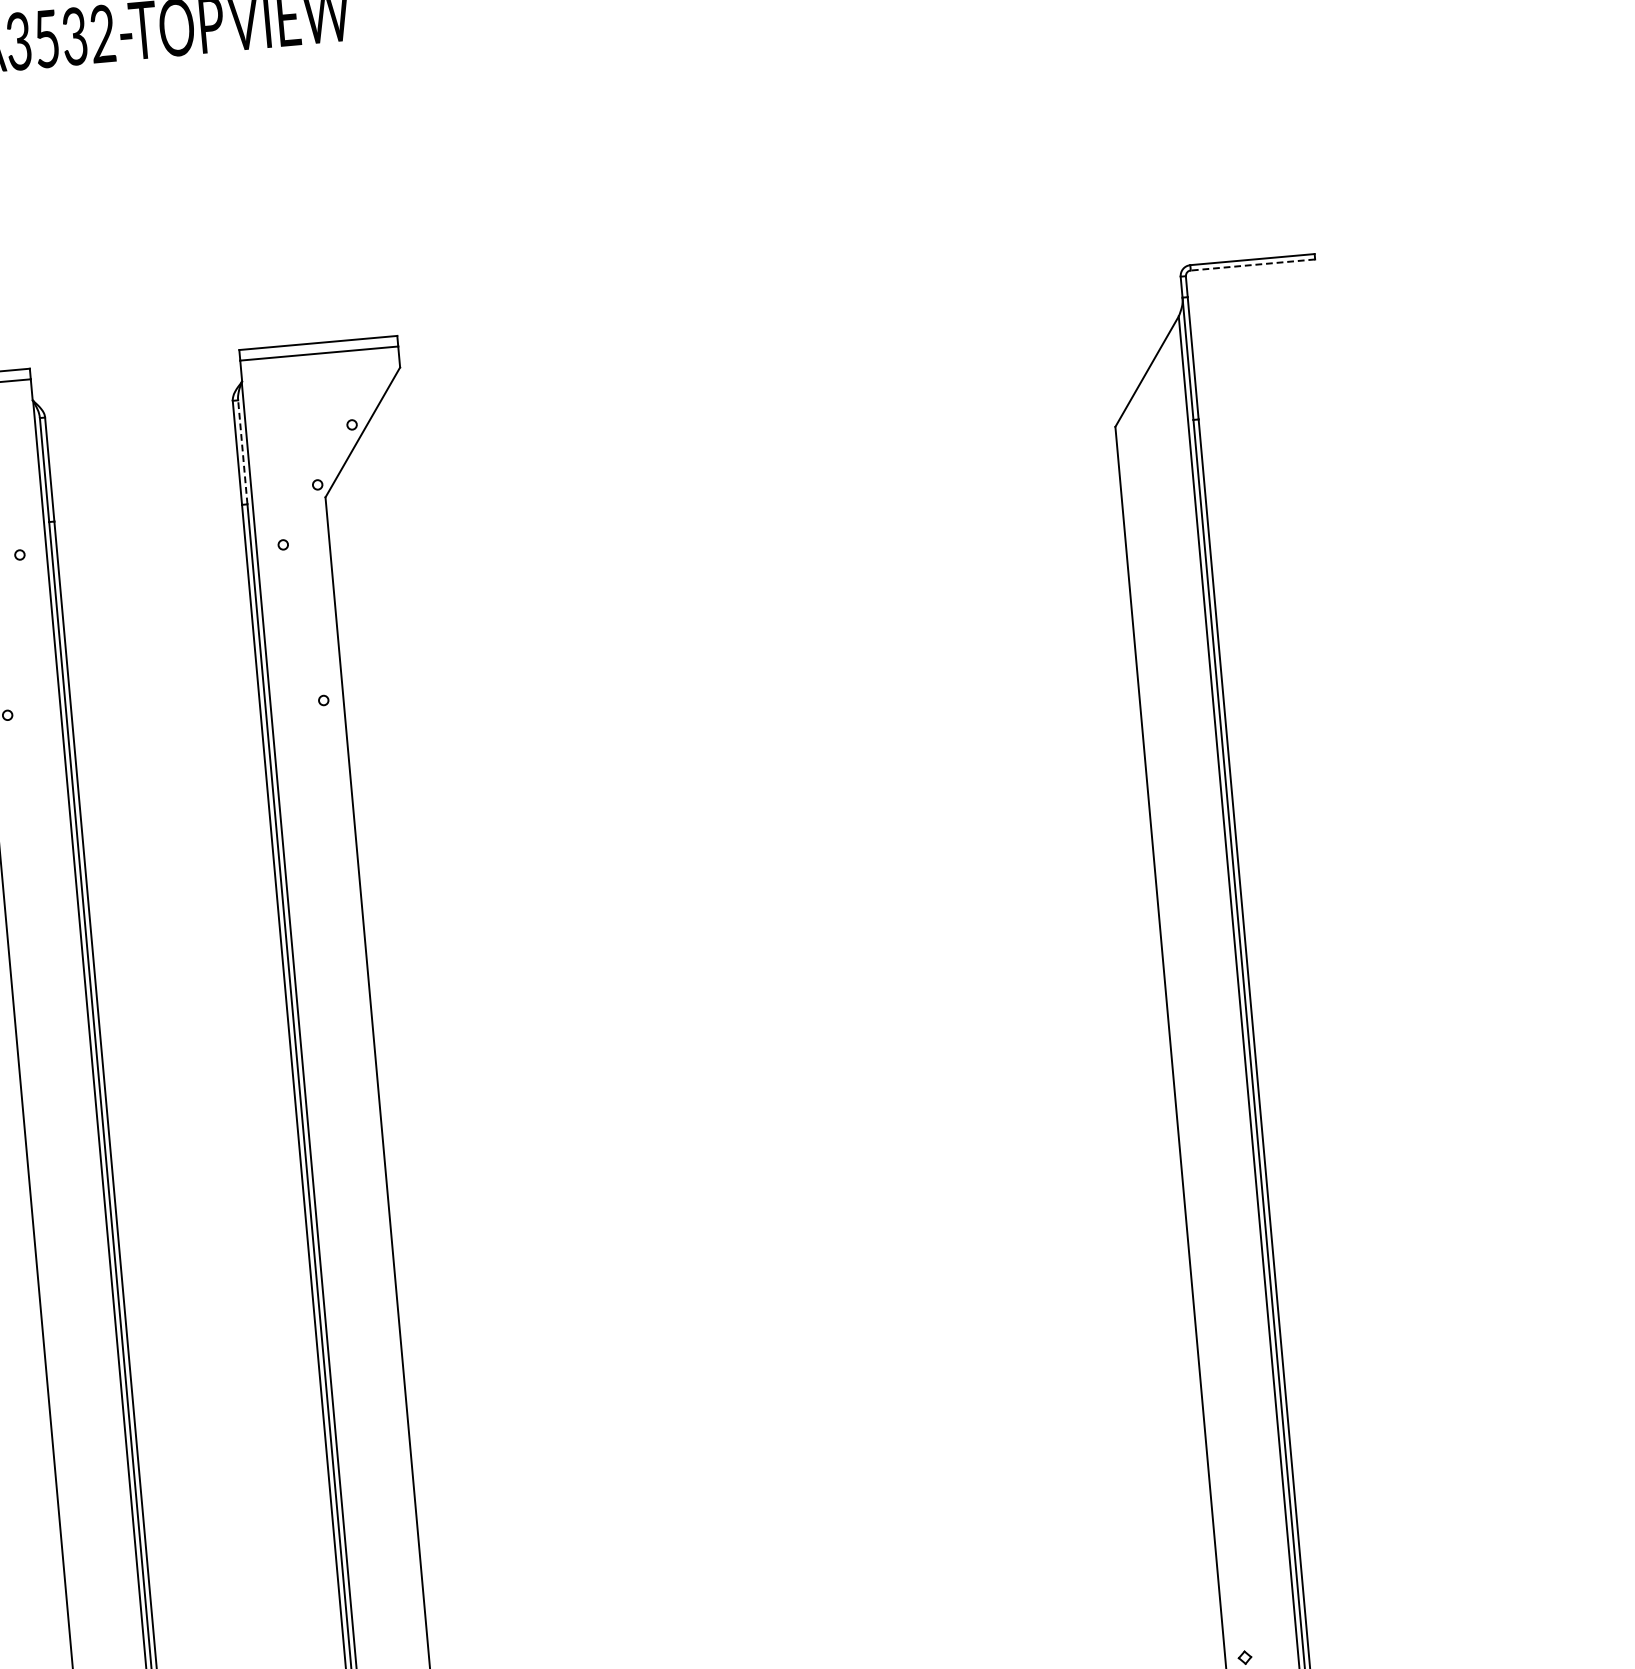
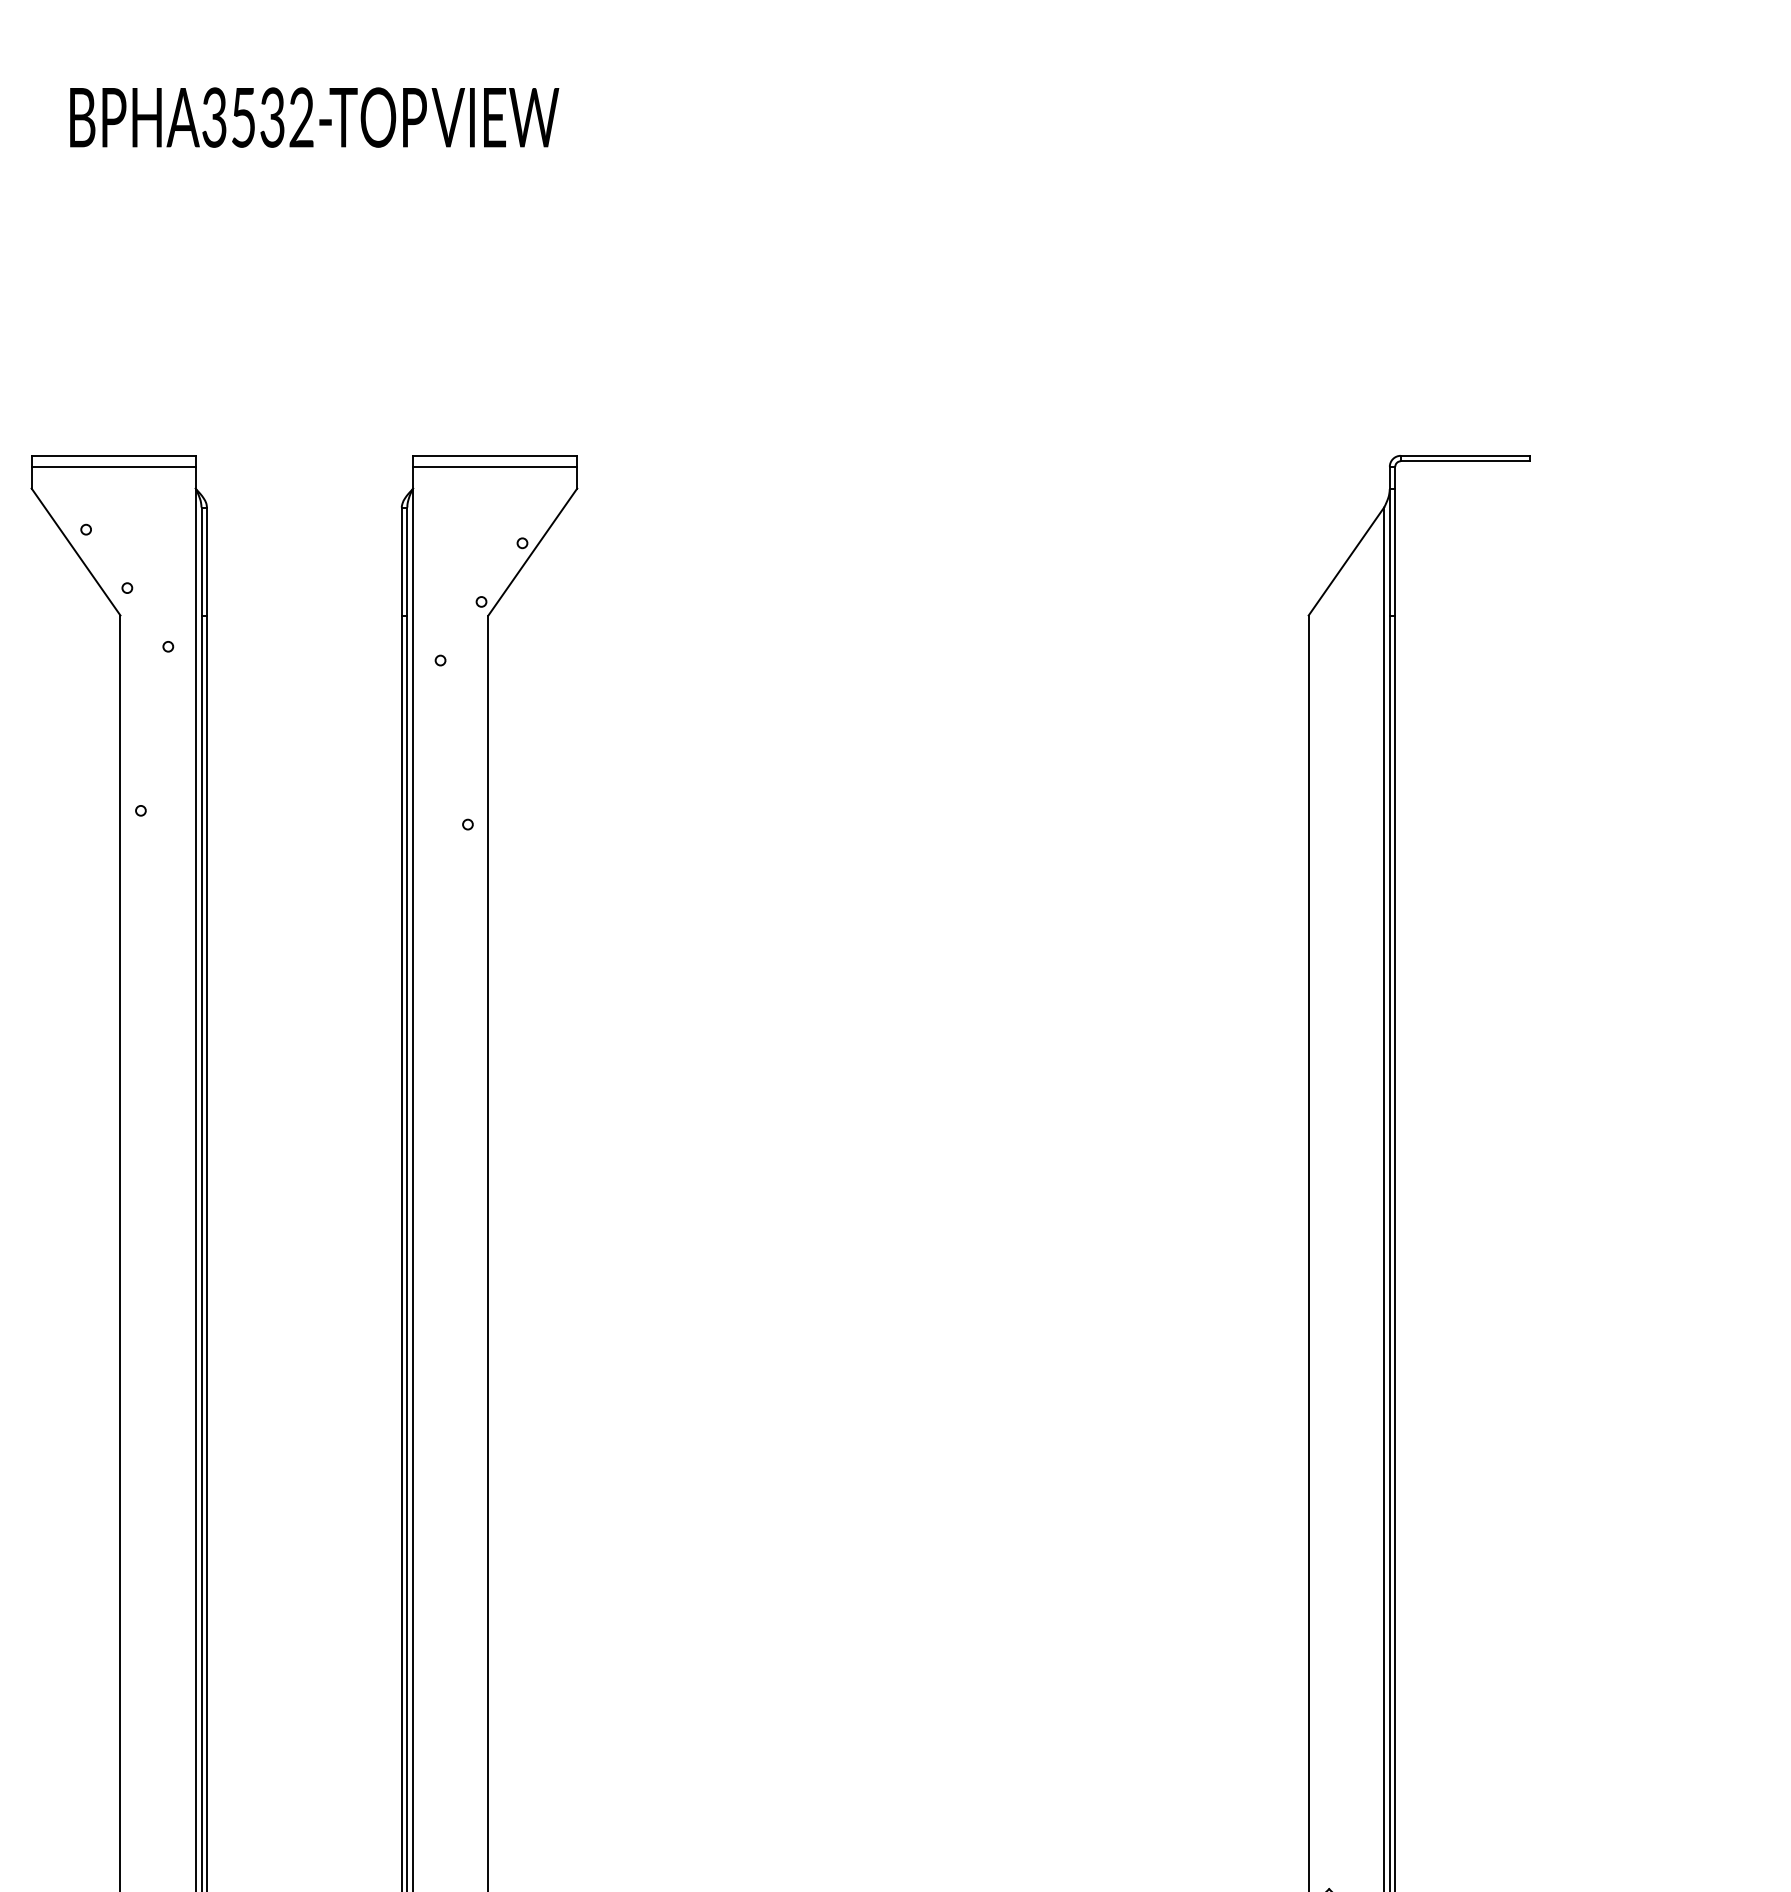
line: (1253, 265) -> (1465, 461), dashed -> solid
line: (242, 452) -> (407, 561), dashed -> solid

